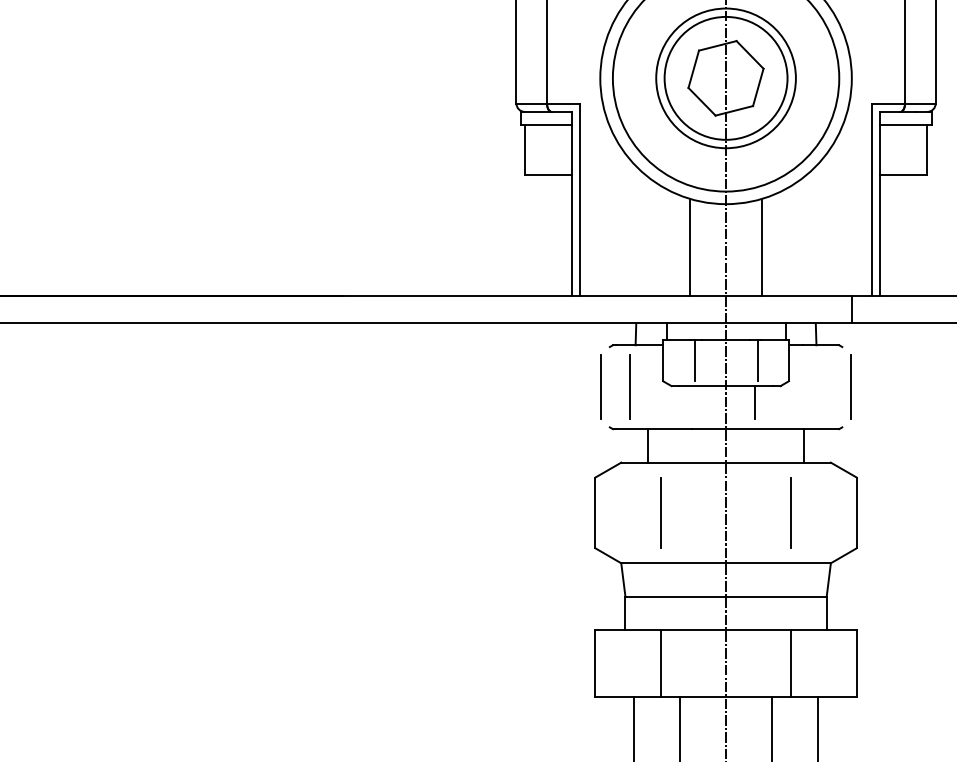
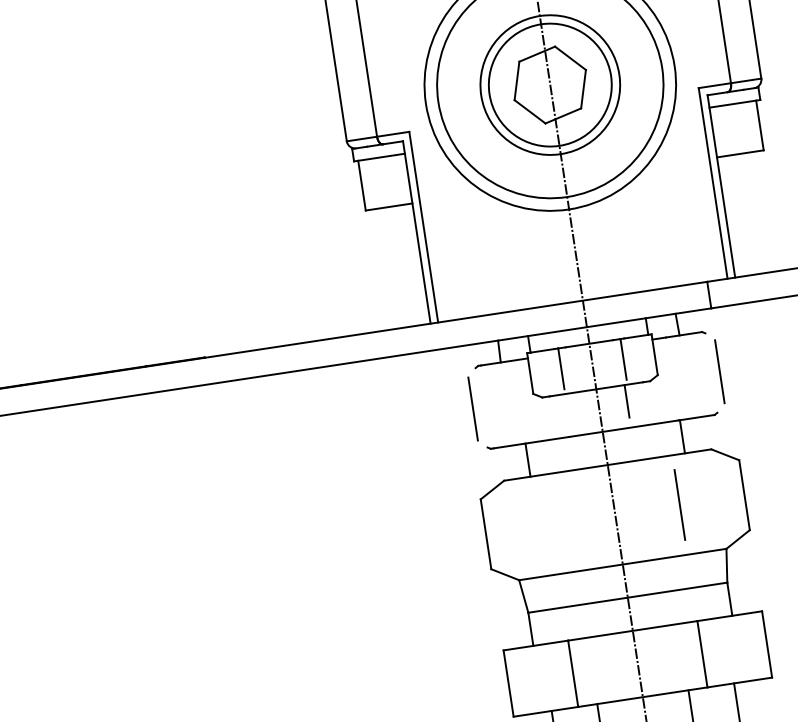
line: (689, 247) -> (539, 257), removed
line: (762, 247) -> (611, 246), removed
line: (629, 386) -> (500, 404), removed
line: (660, 512) -> (550, 524), removed

